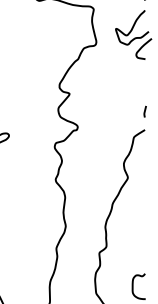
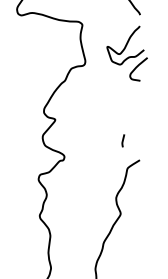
line: (144, 111) -> (122, 140), moved

